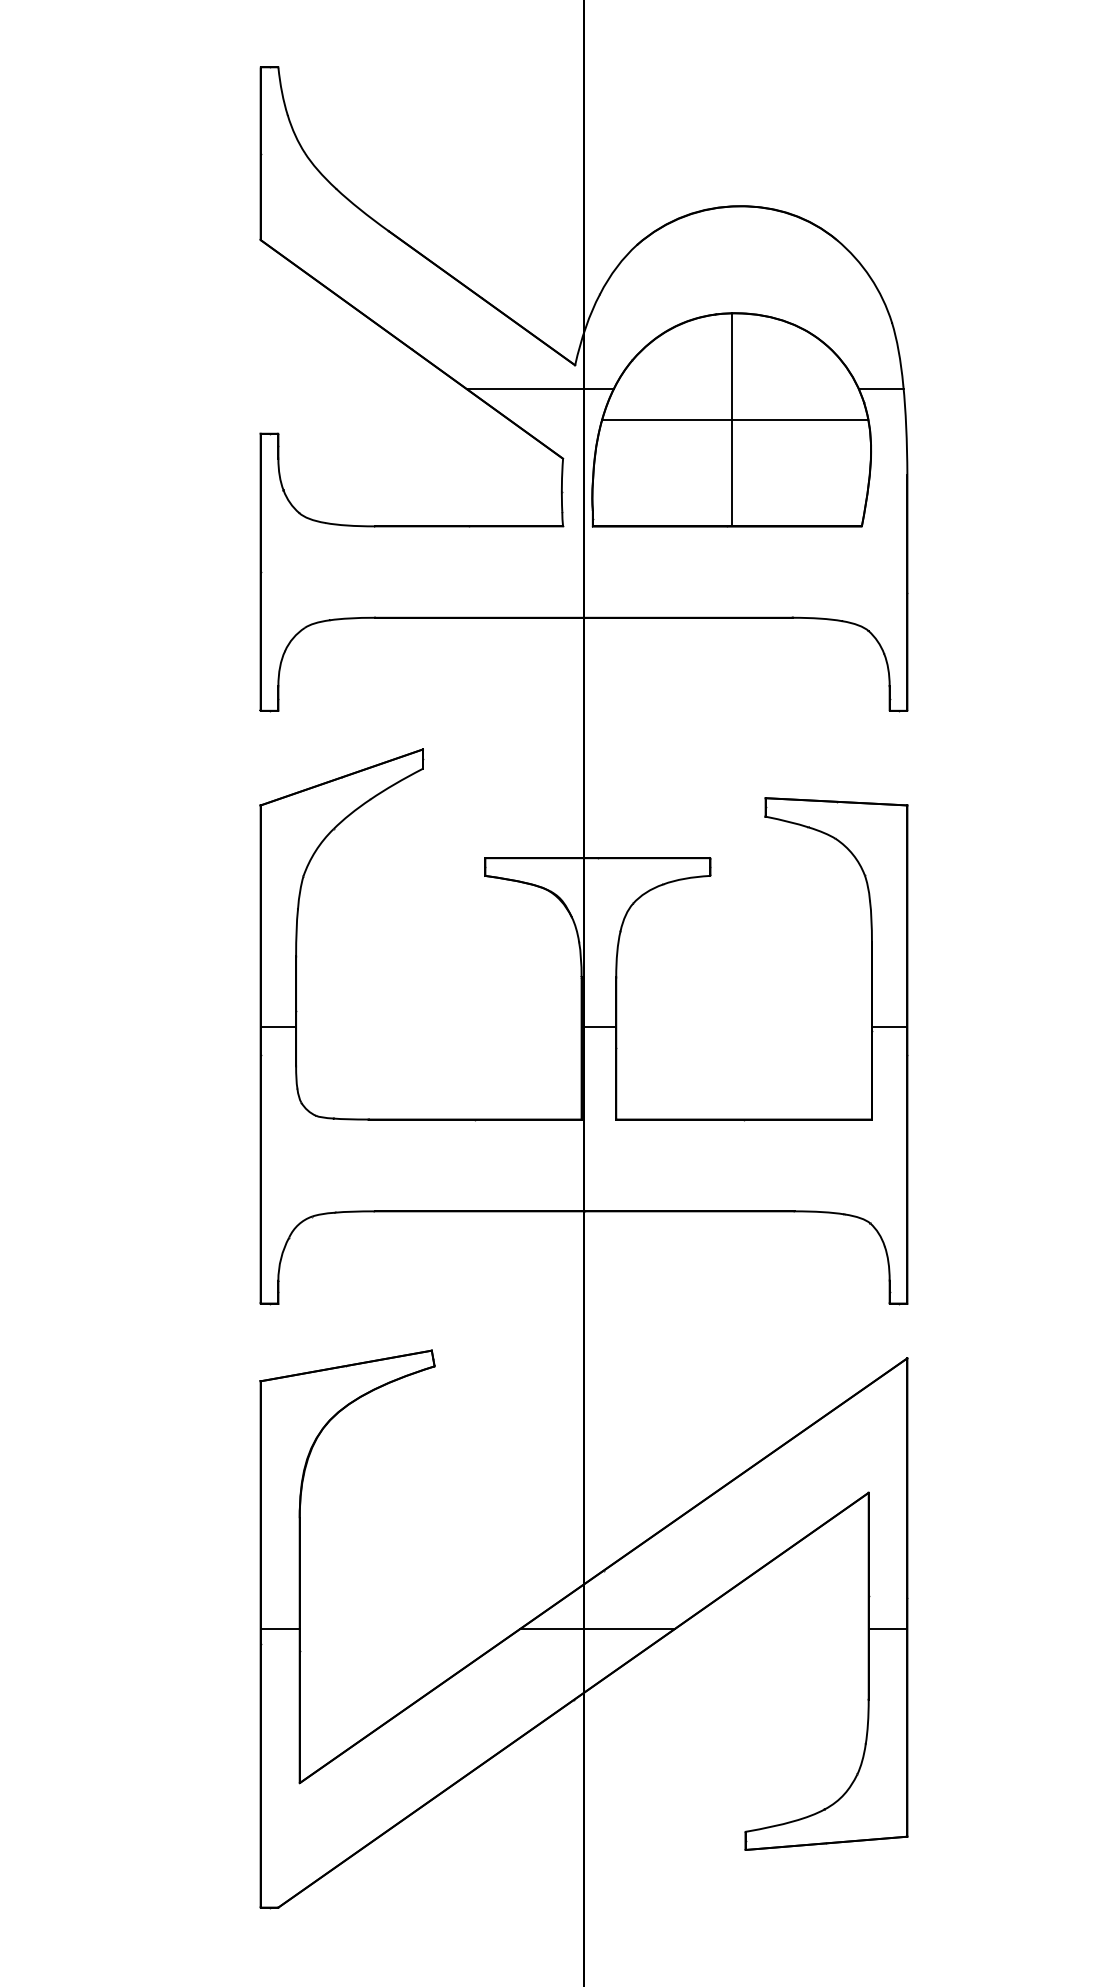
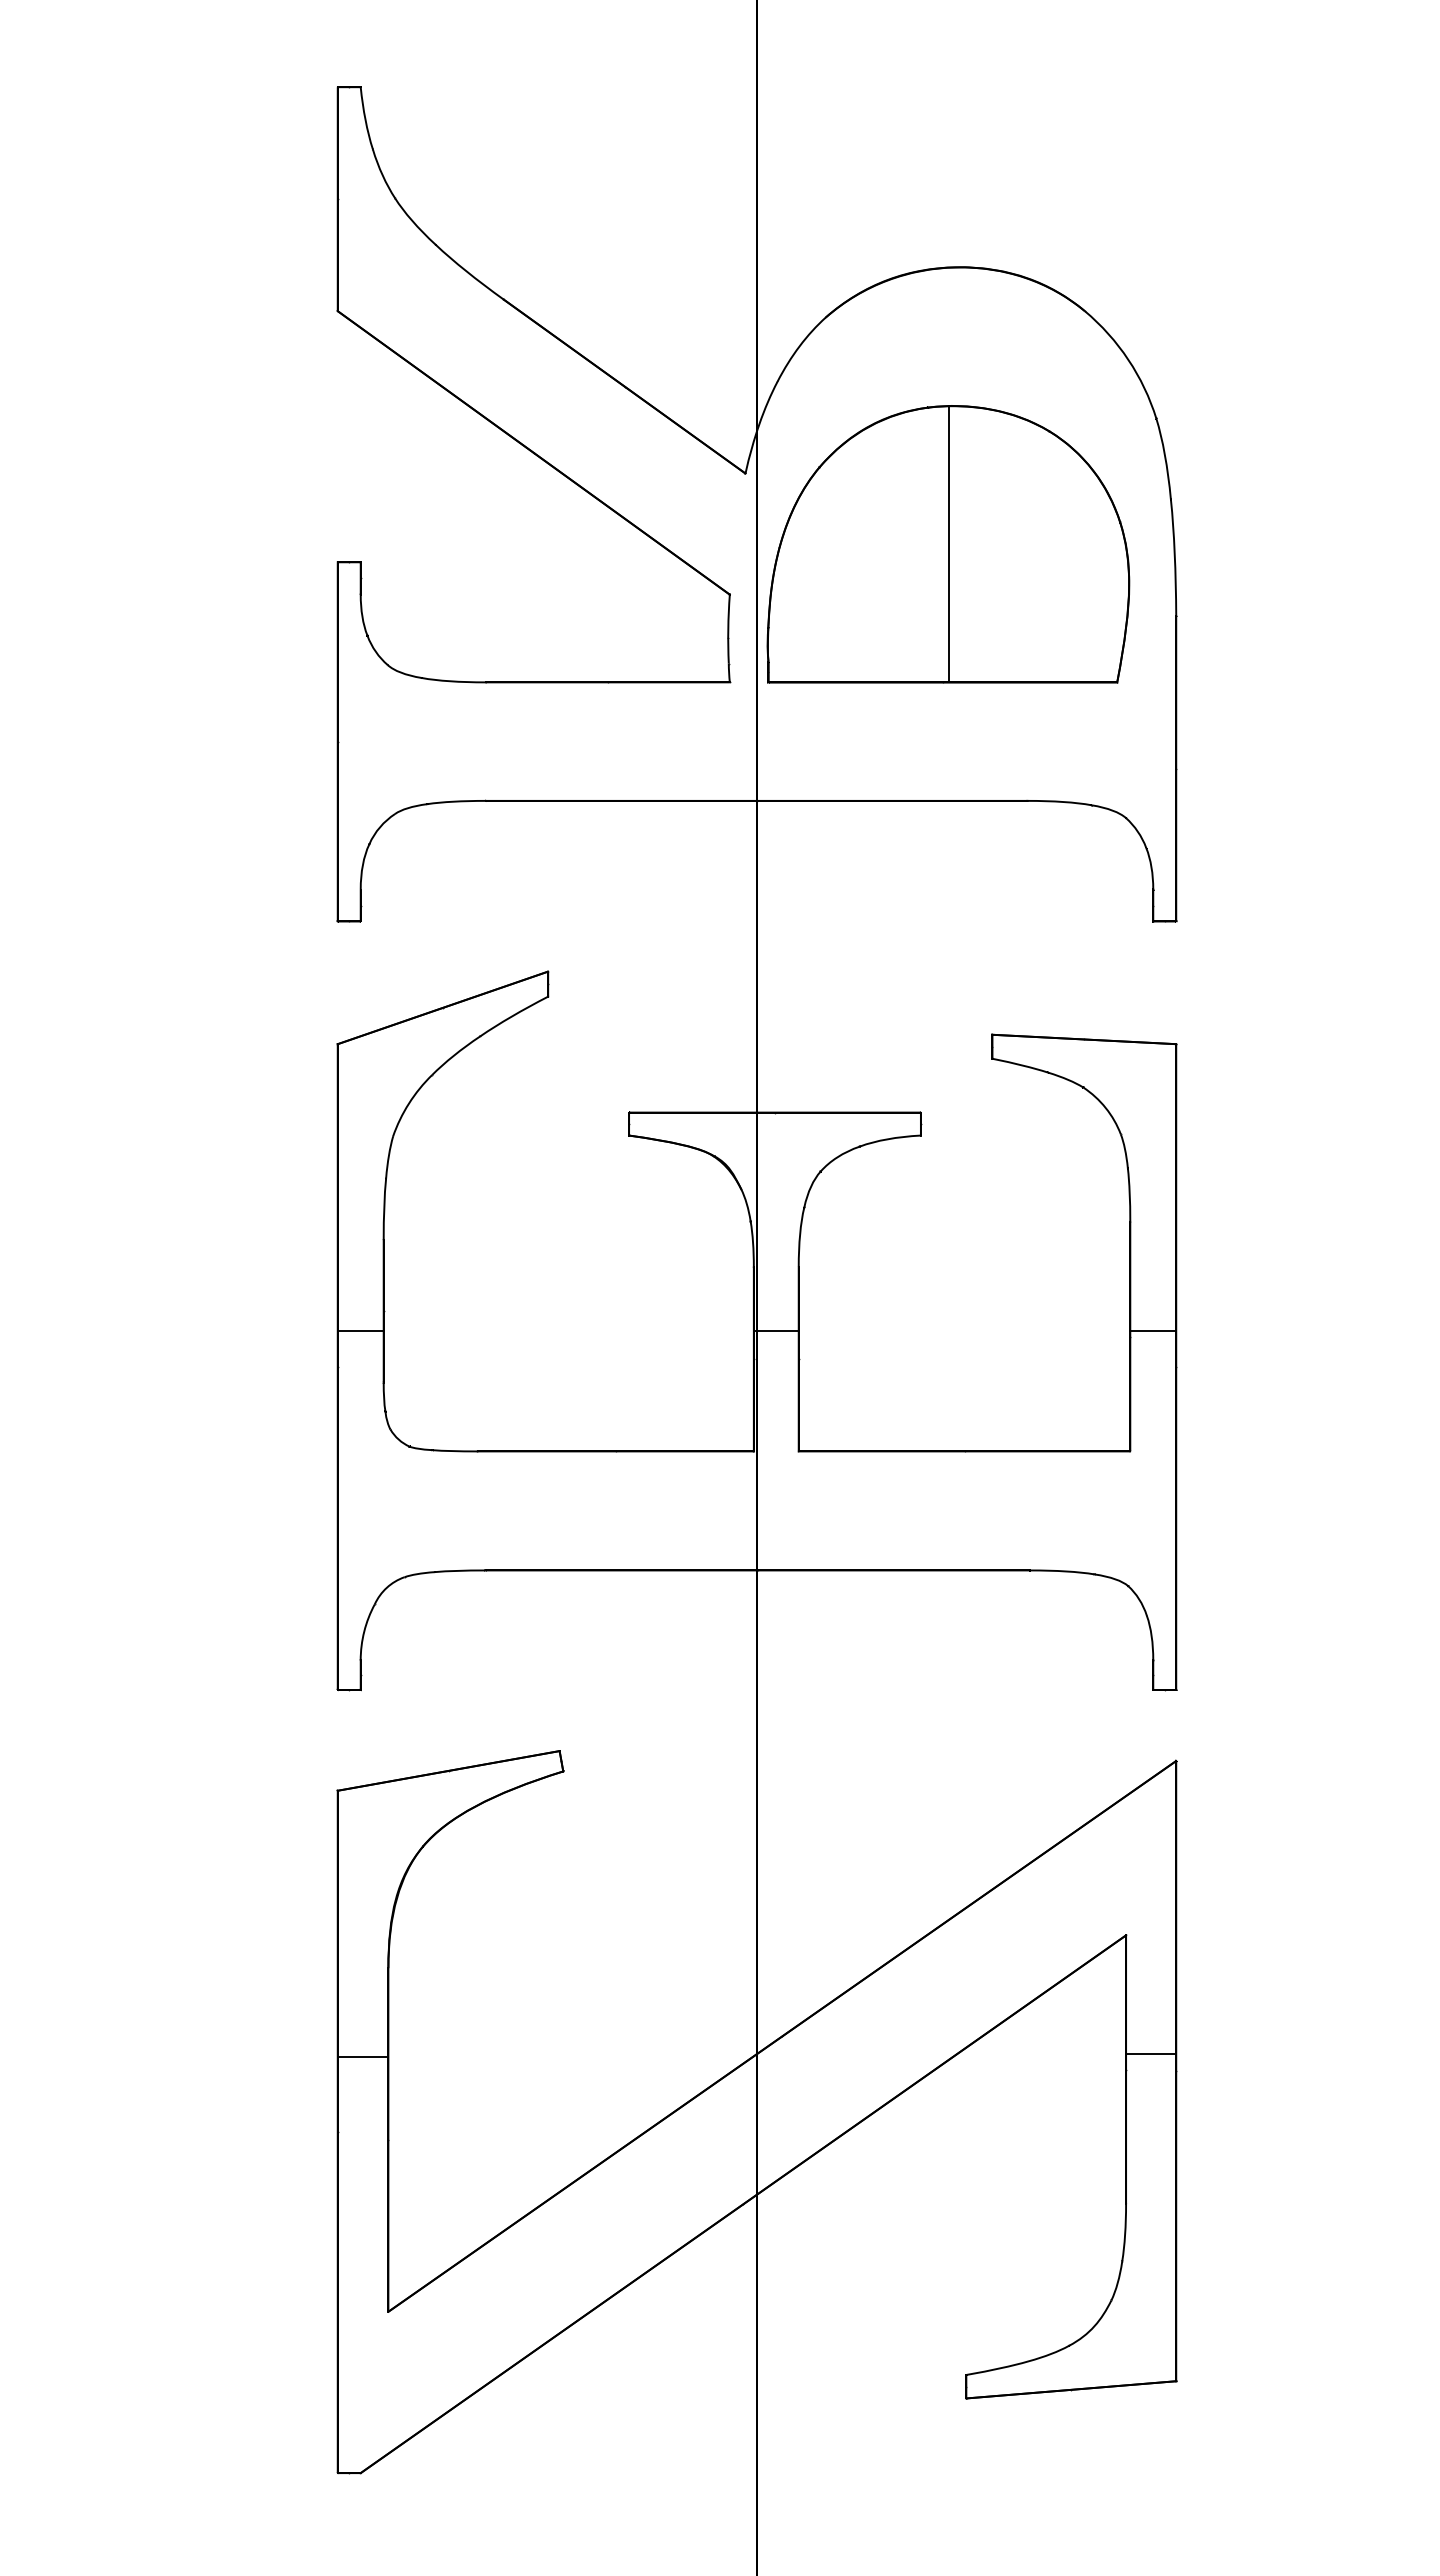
line: (539, 389) -> (699, 504), removed
line: (881, 389) -> (1142, 504), removed
line: (734, 420) -> (952, 544), removed
line: (279, 1629) -> (362, 2057), moved
line: (597, 1629) -> (774, 2112), removed
line: (888, 1629) -> (1151, 2054), moved

